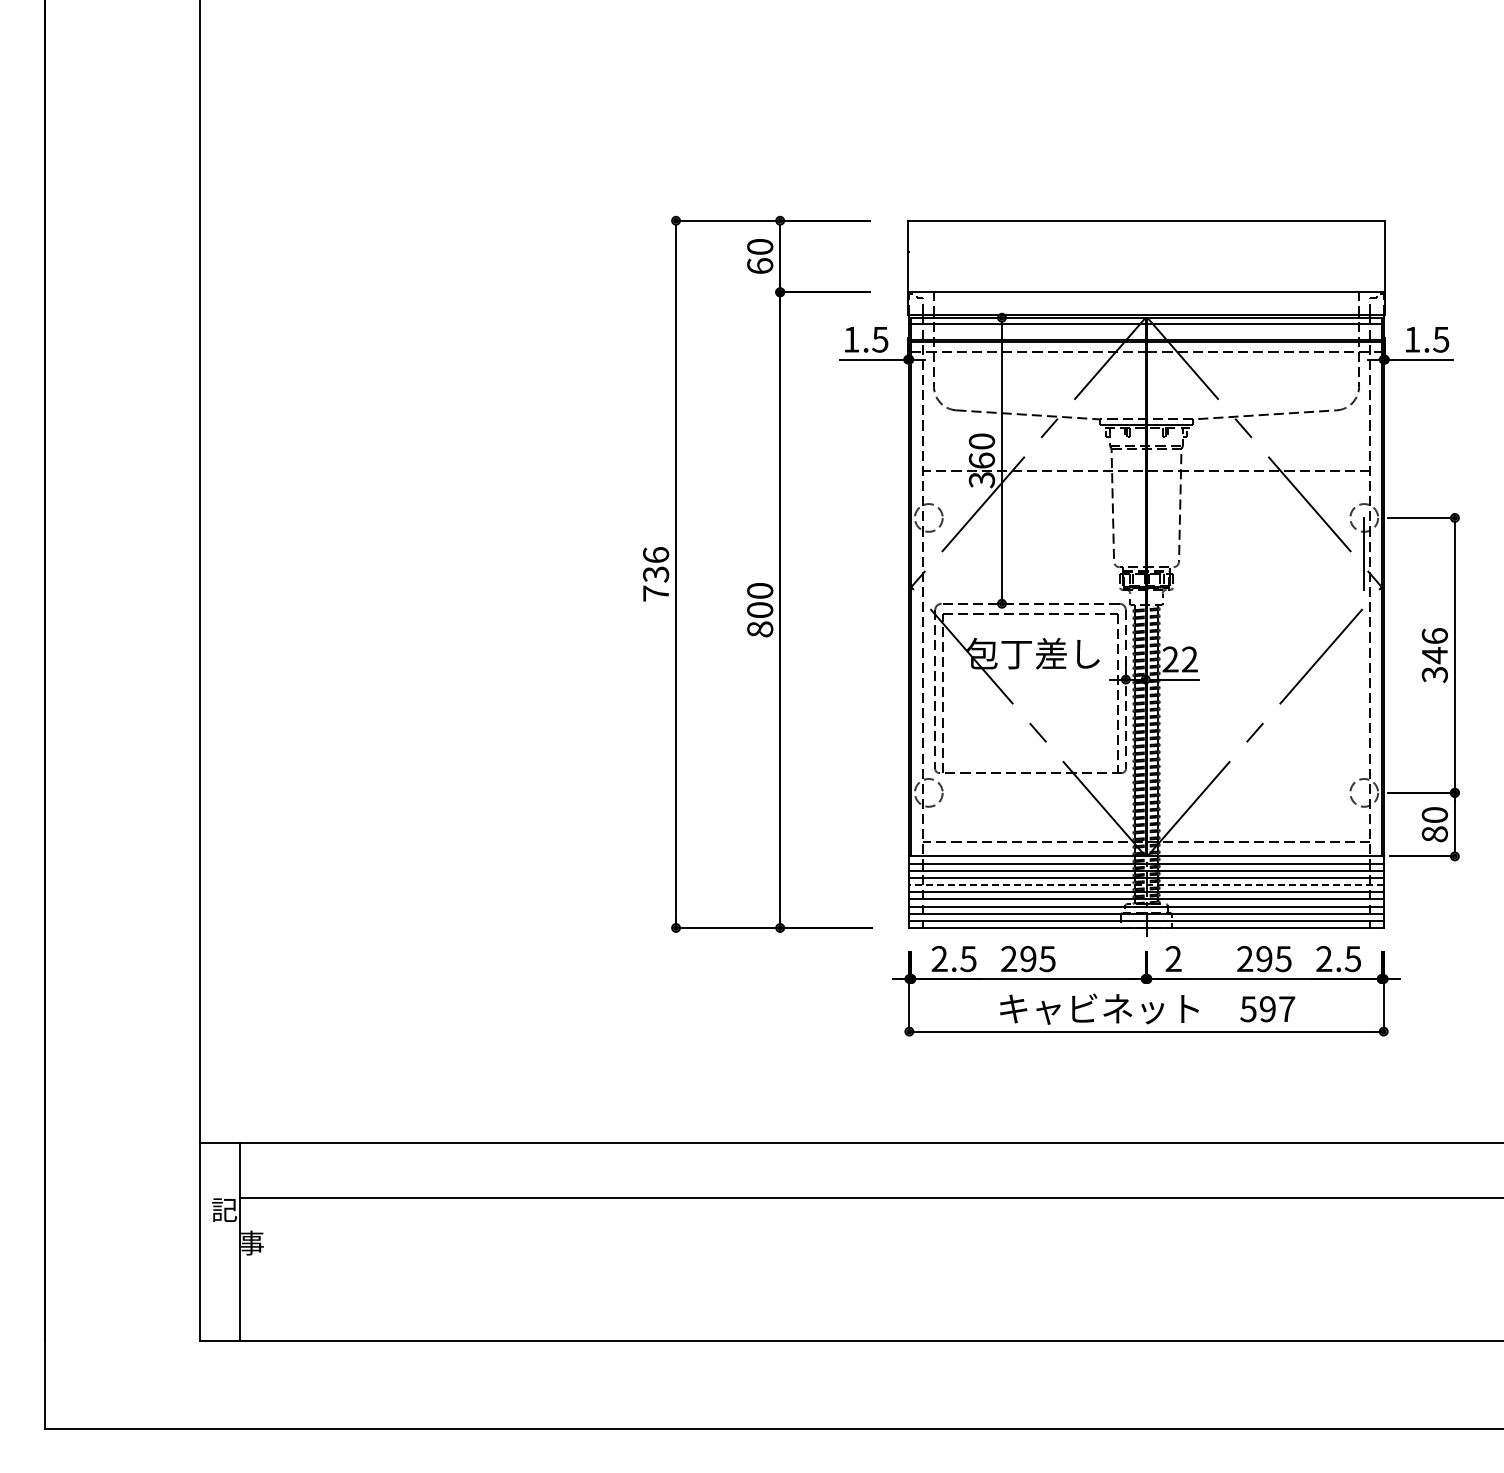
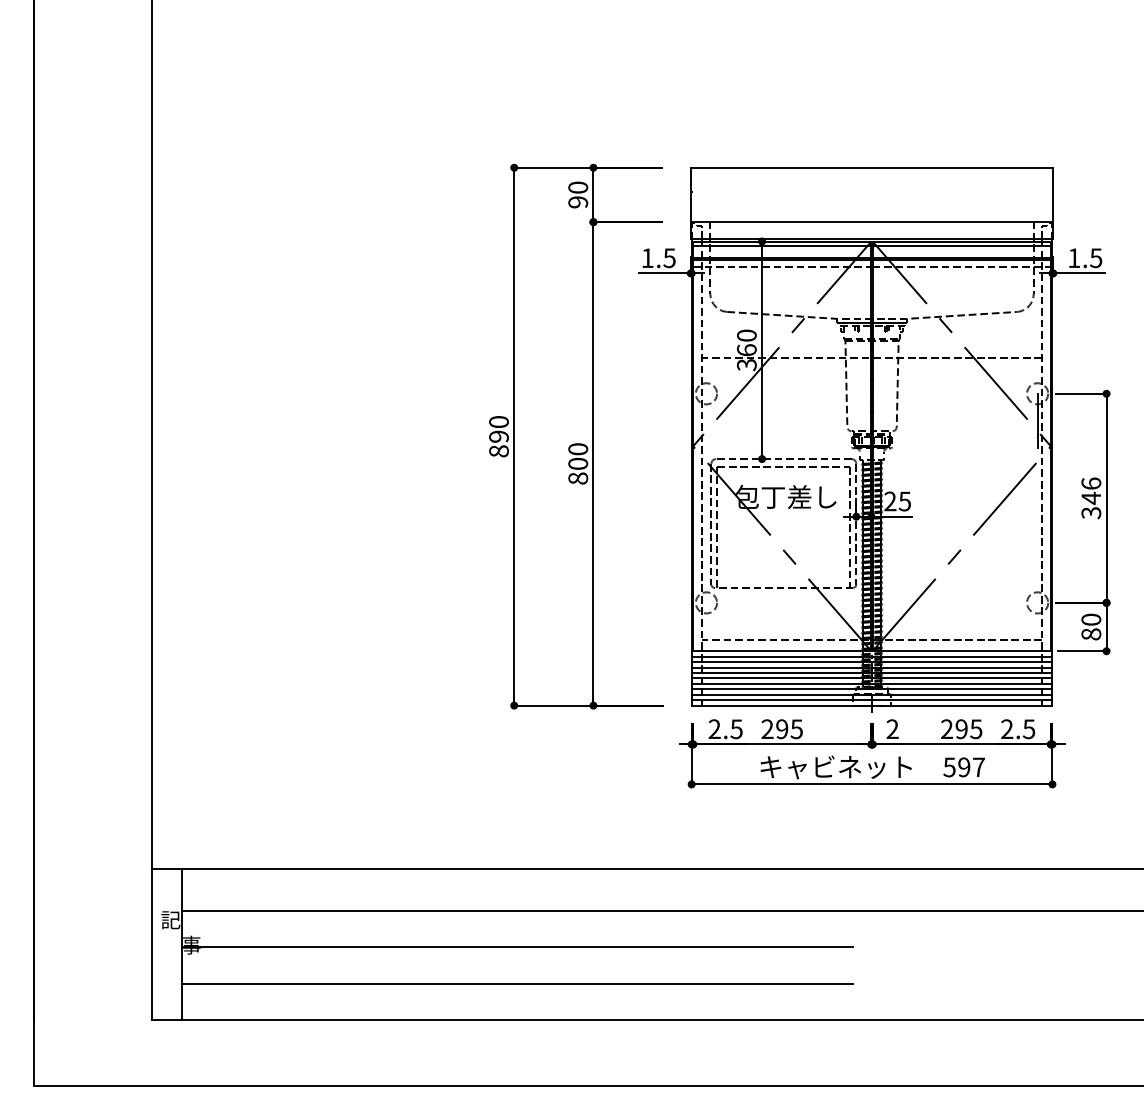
text: (760, 266) -> (578, 202), 60 -> 90
text: (656, 574) -> (499, 436), 736 -> 890
text: (1189, 659) -> (904, 501), 22 -> 25
line: (1146, 885) -> (872, 673), dashed -> solid
line: (680, 1245) -> (517, 947), added
line: (680, 1293) -> (517, 983), added

